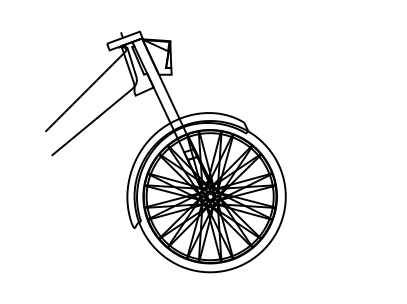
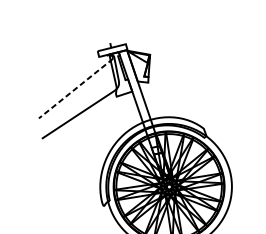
line: (85, 91) -> (75, 88), solid -> dashed

